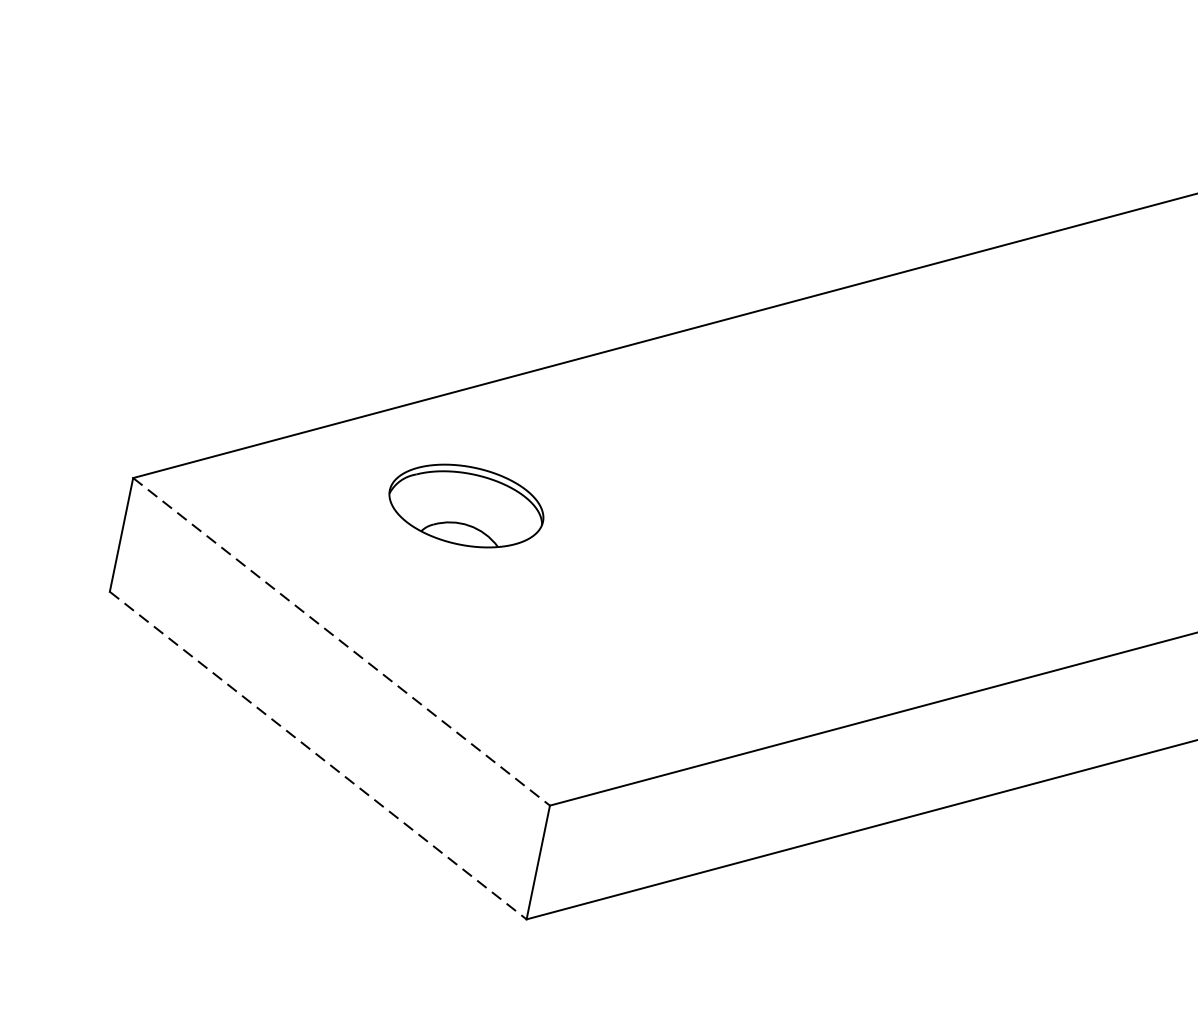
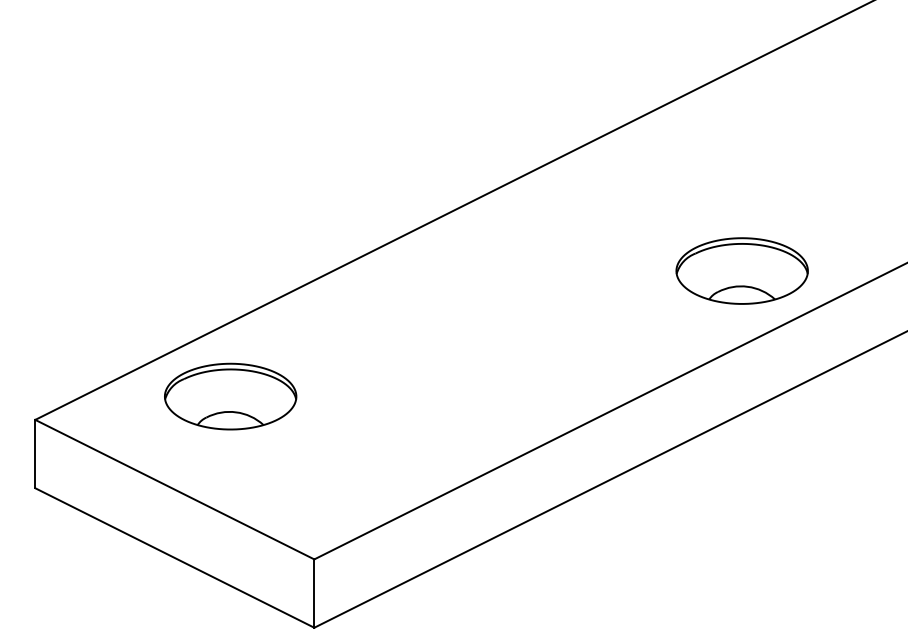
part: (466, 505) -> (230, 396), size x1.43
line: (341, 641) -> (174, 489), dashed -> solid
line: (317, 756) -> (174, 558), dashed -> solid

